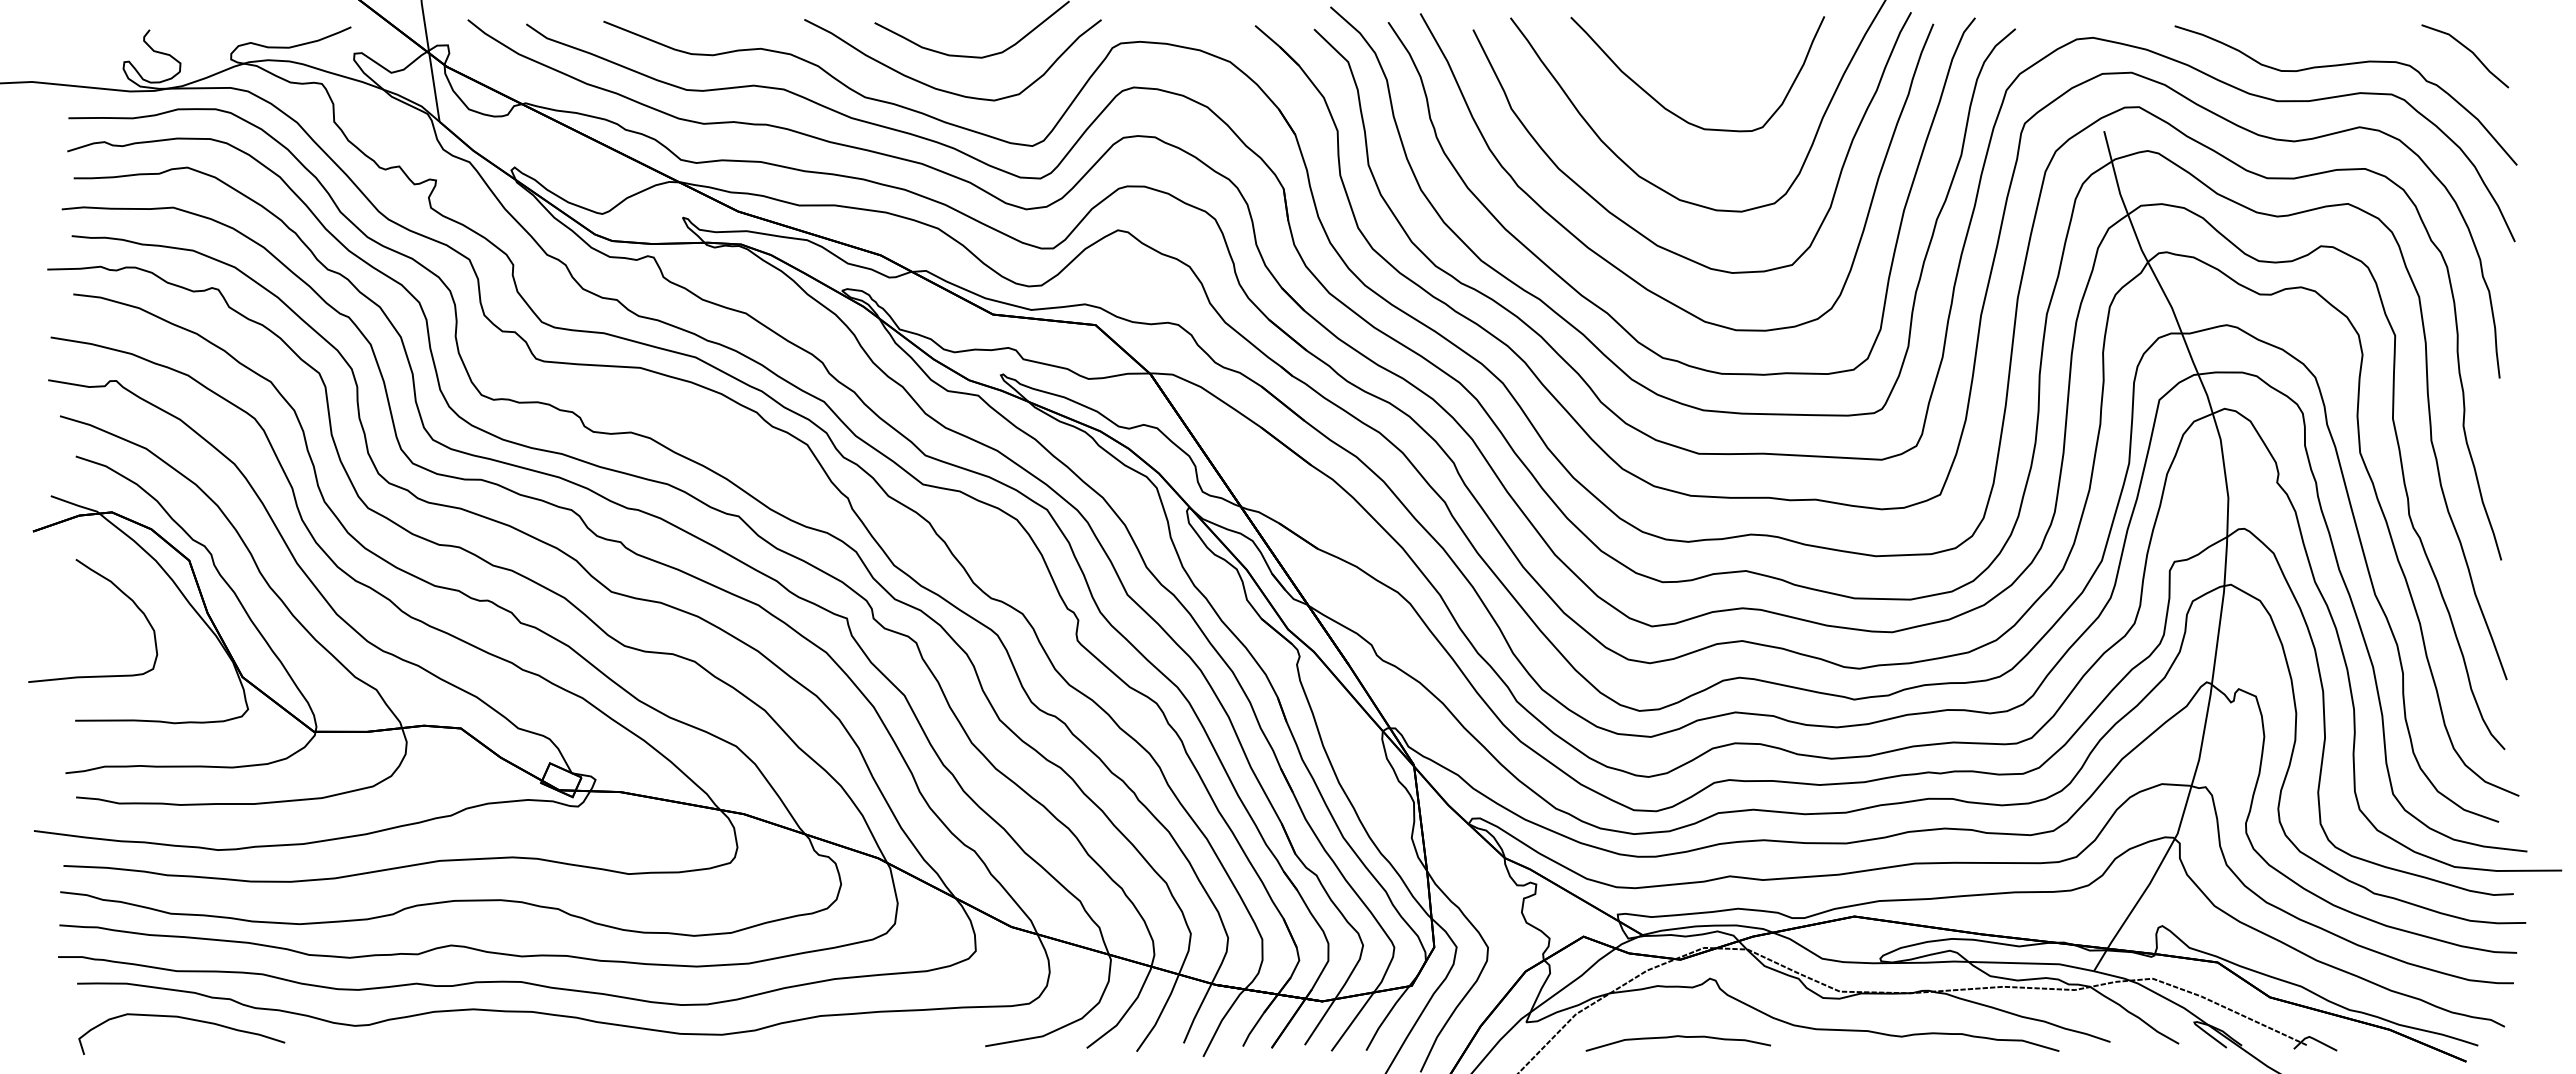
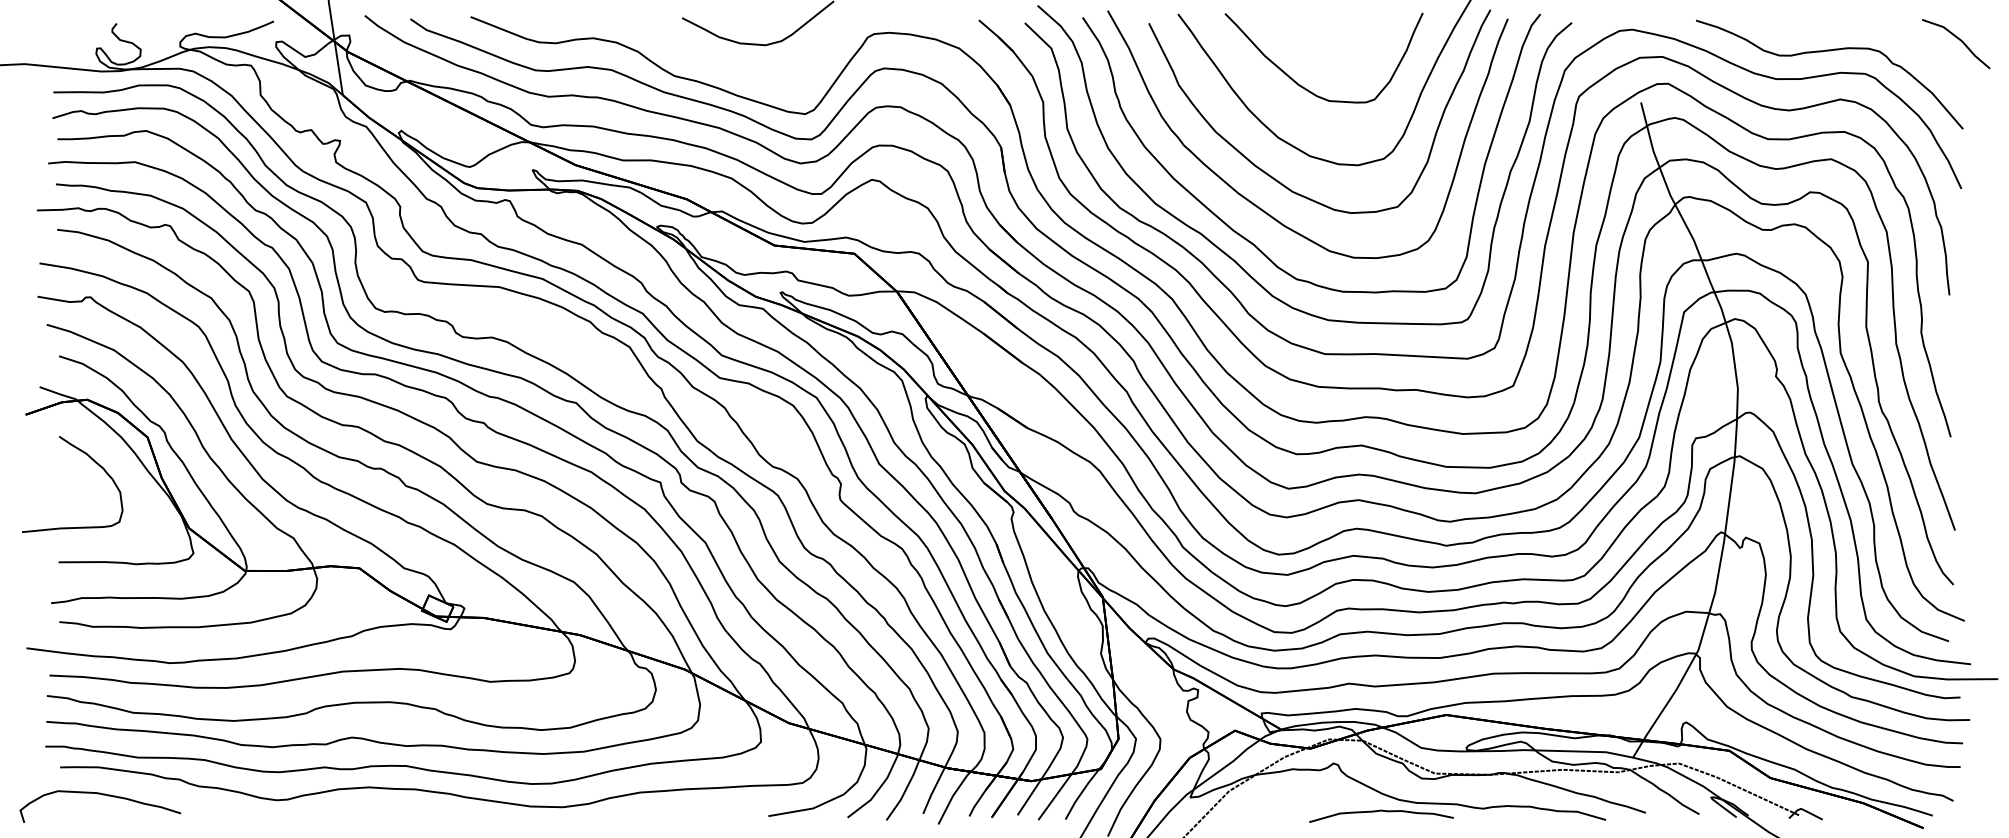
line: (2469, 51) -> (1959, 40), moved
curve: (946, 90) -> (738, 70), removed
curve: (185, 1019) -> (103, 795), moved
curve: (1677, 1037) -> (1380, 811), moved

